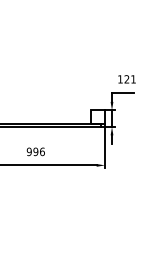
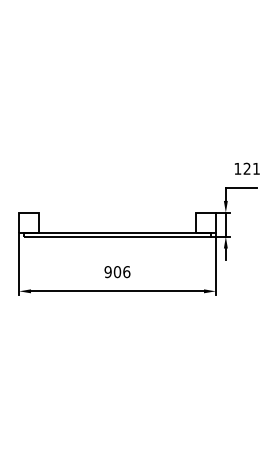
text: (35, 152) -> (116, 272), 996 -> 906

